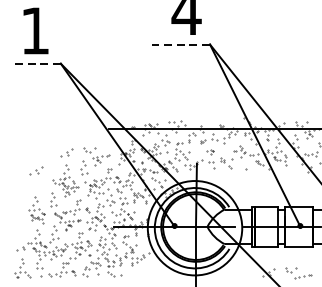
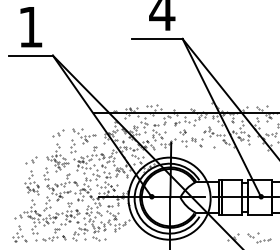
line: (181, 44) -> (157, 38), dashed -> solid
line: (35, 63) -> (30, 55), dashed -> solid
part: (36, 170) -> (31, 160), moved

